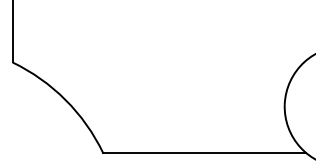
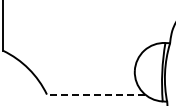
line: (203, 152) -> (95, 94), solid -> dashed

